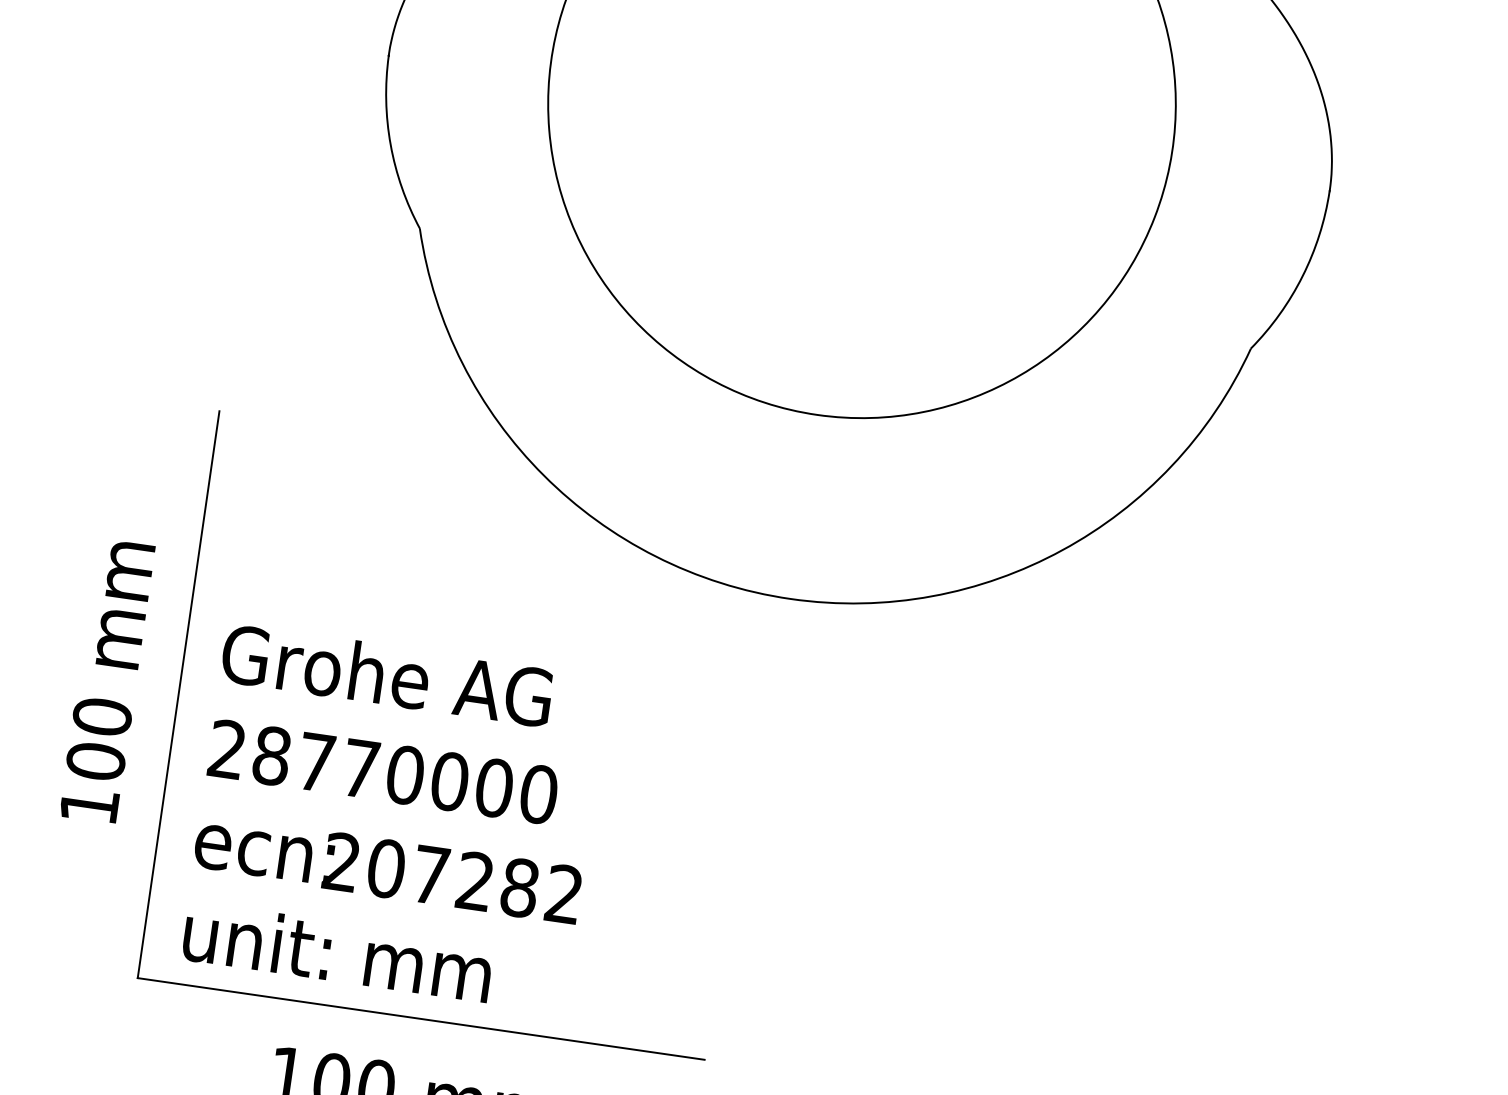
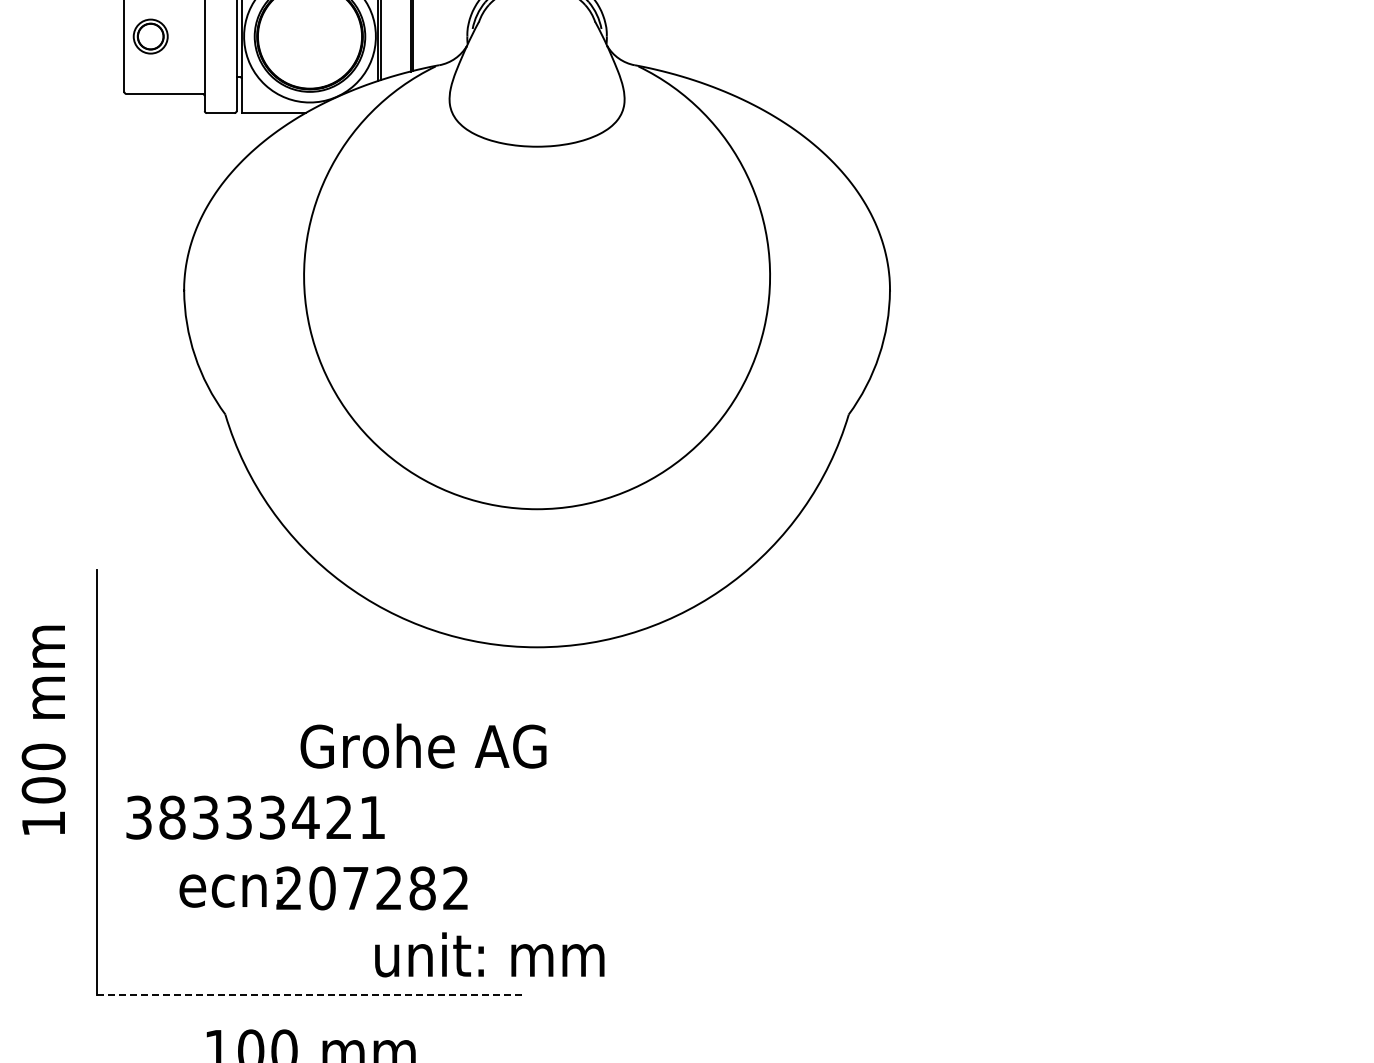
text: (387, 674) -> (423, 745), moved
text: (107, 680) -> (43, 729), moved
text: (382, 771) -> (255, 817), 28770000 -> 38333421
text: (387, 869) -> (323, 888), moved
text: (337, 951) -> (489, 954), moved
line: (421, 1019) -> (310, 995), solid -> dashed

